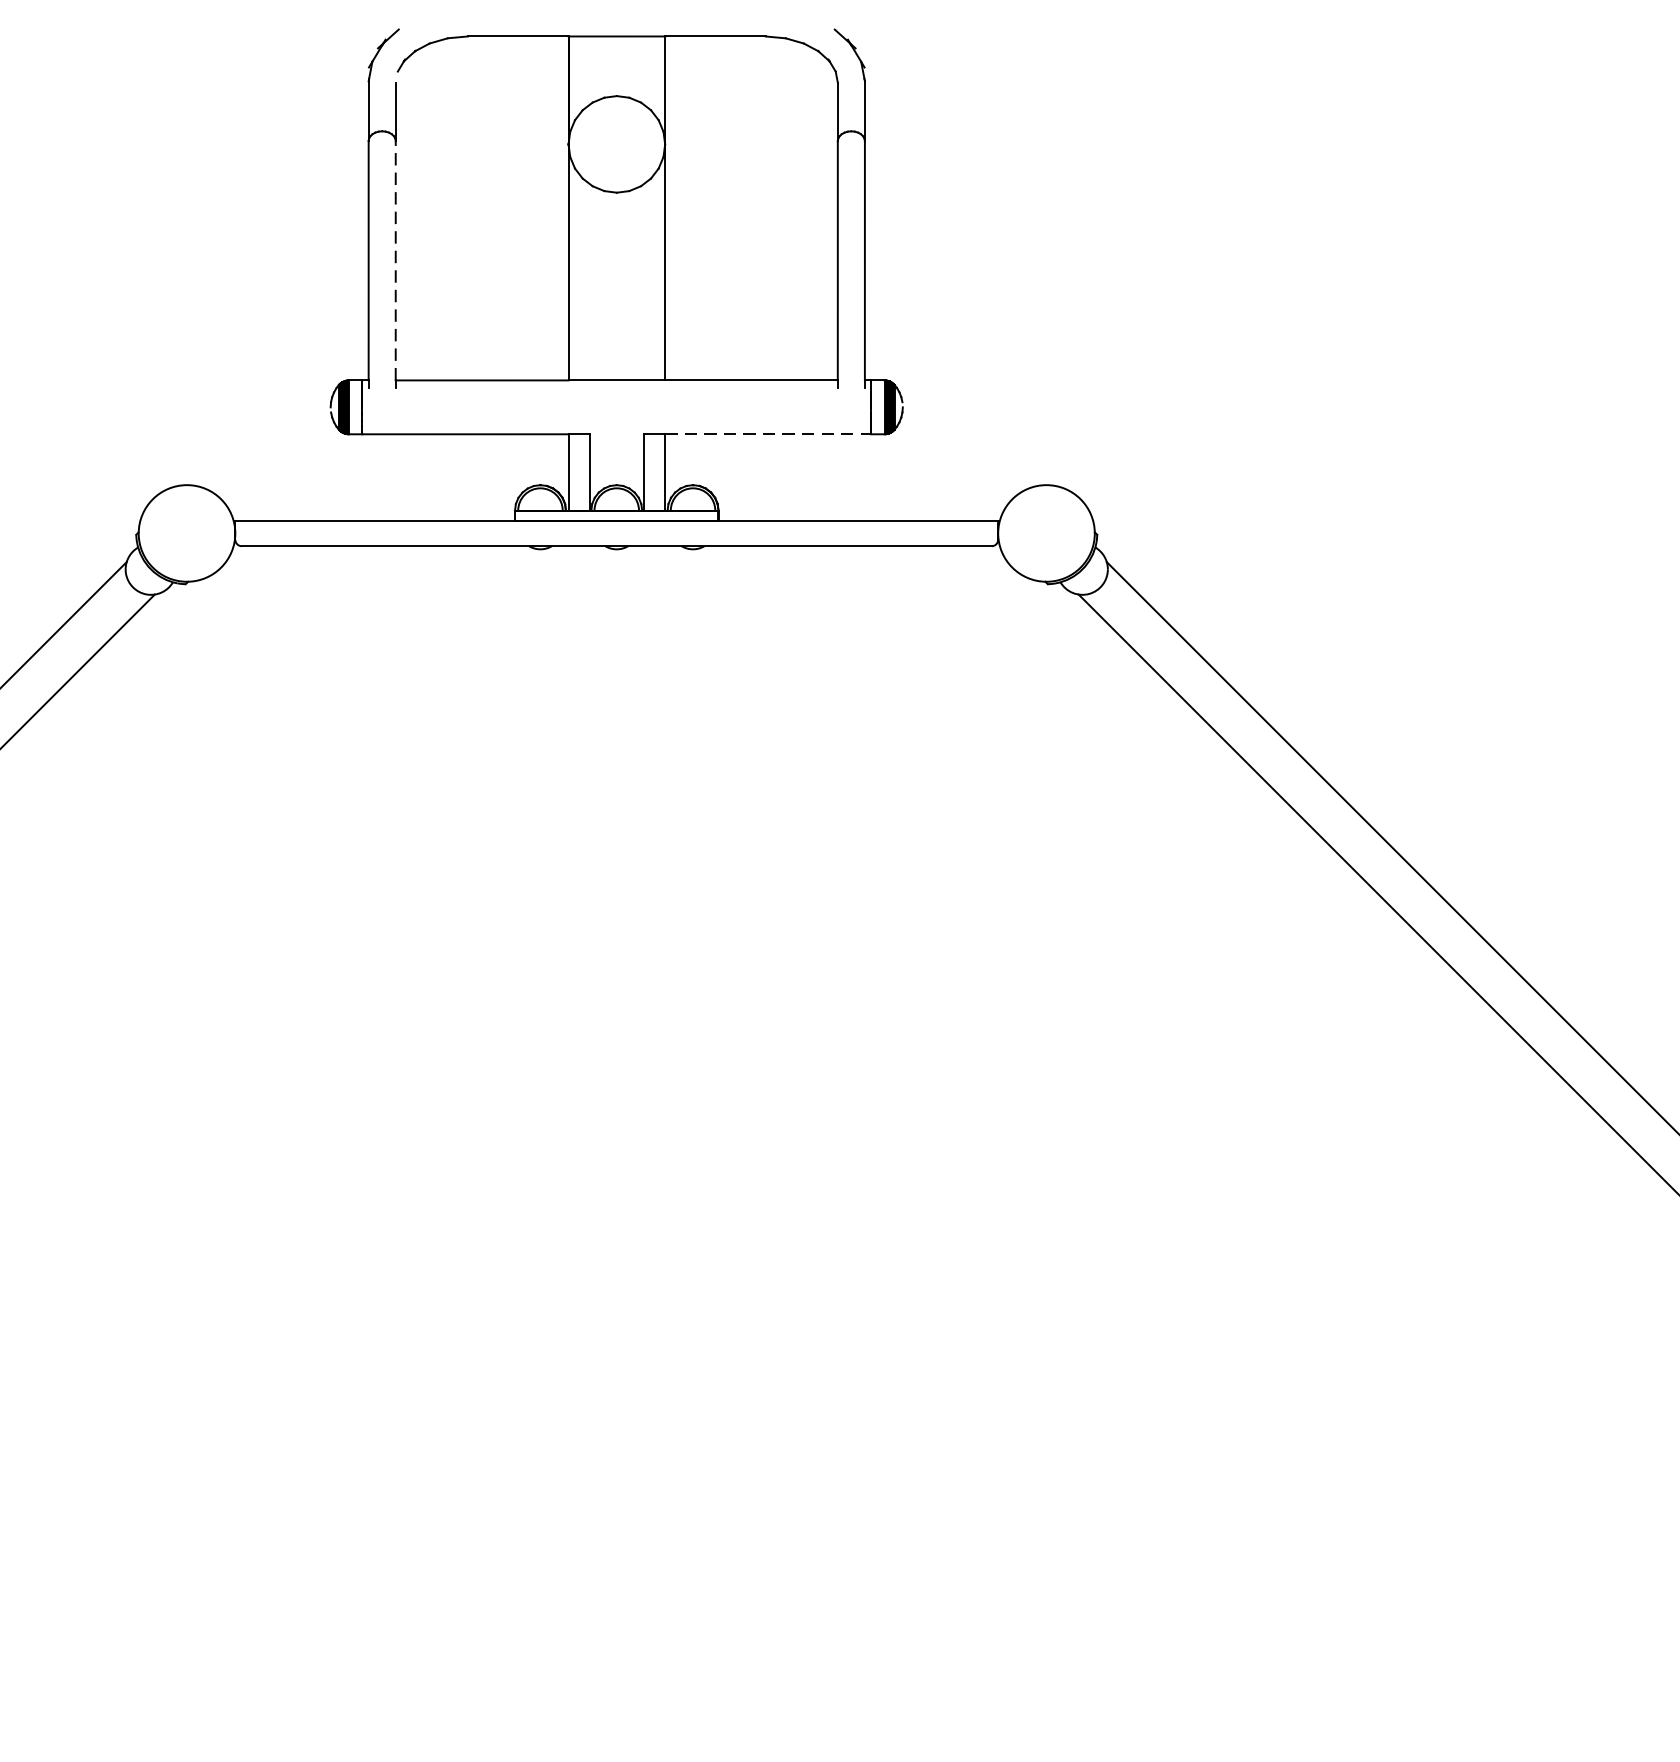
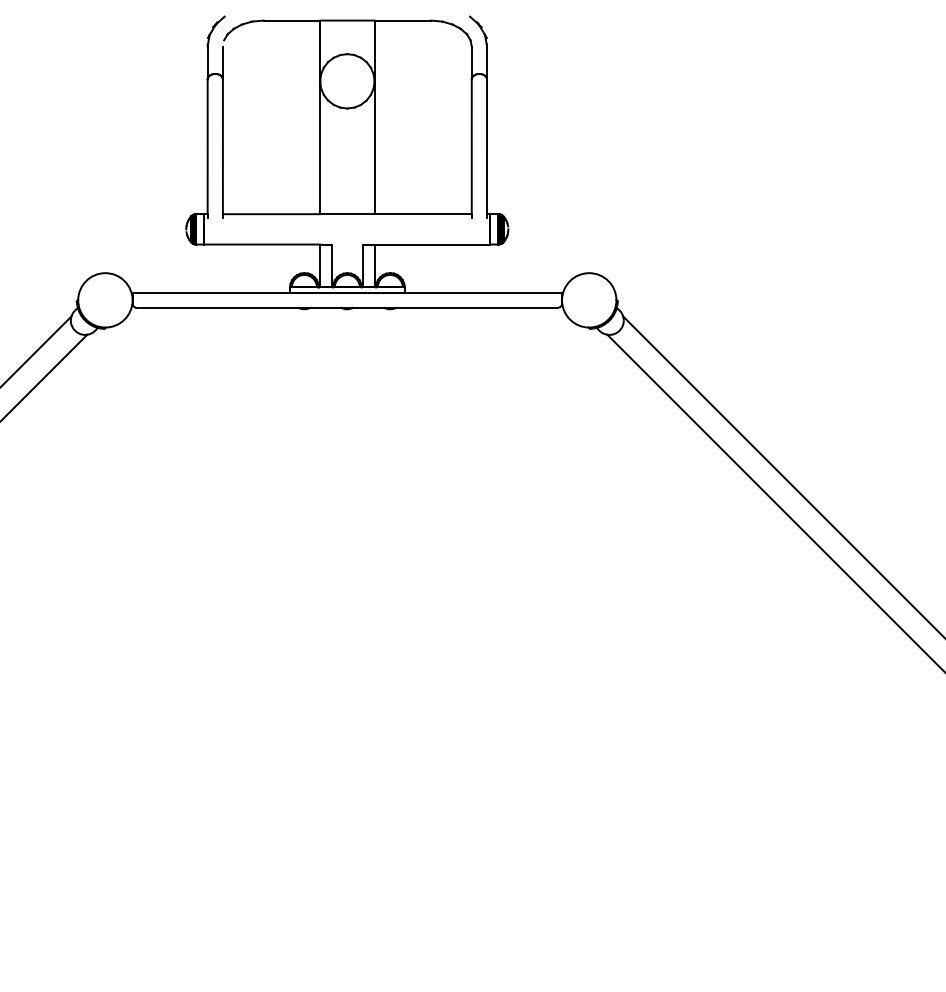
line: (395, 260) -> (222, 146), dashed -> solid
line: (768, 434) -> (432, 244), dashed -> solid

